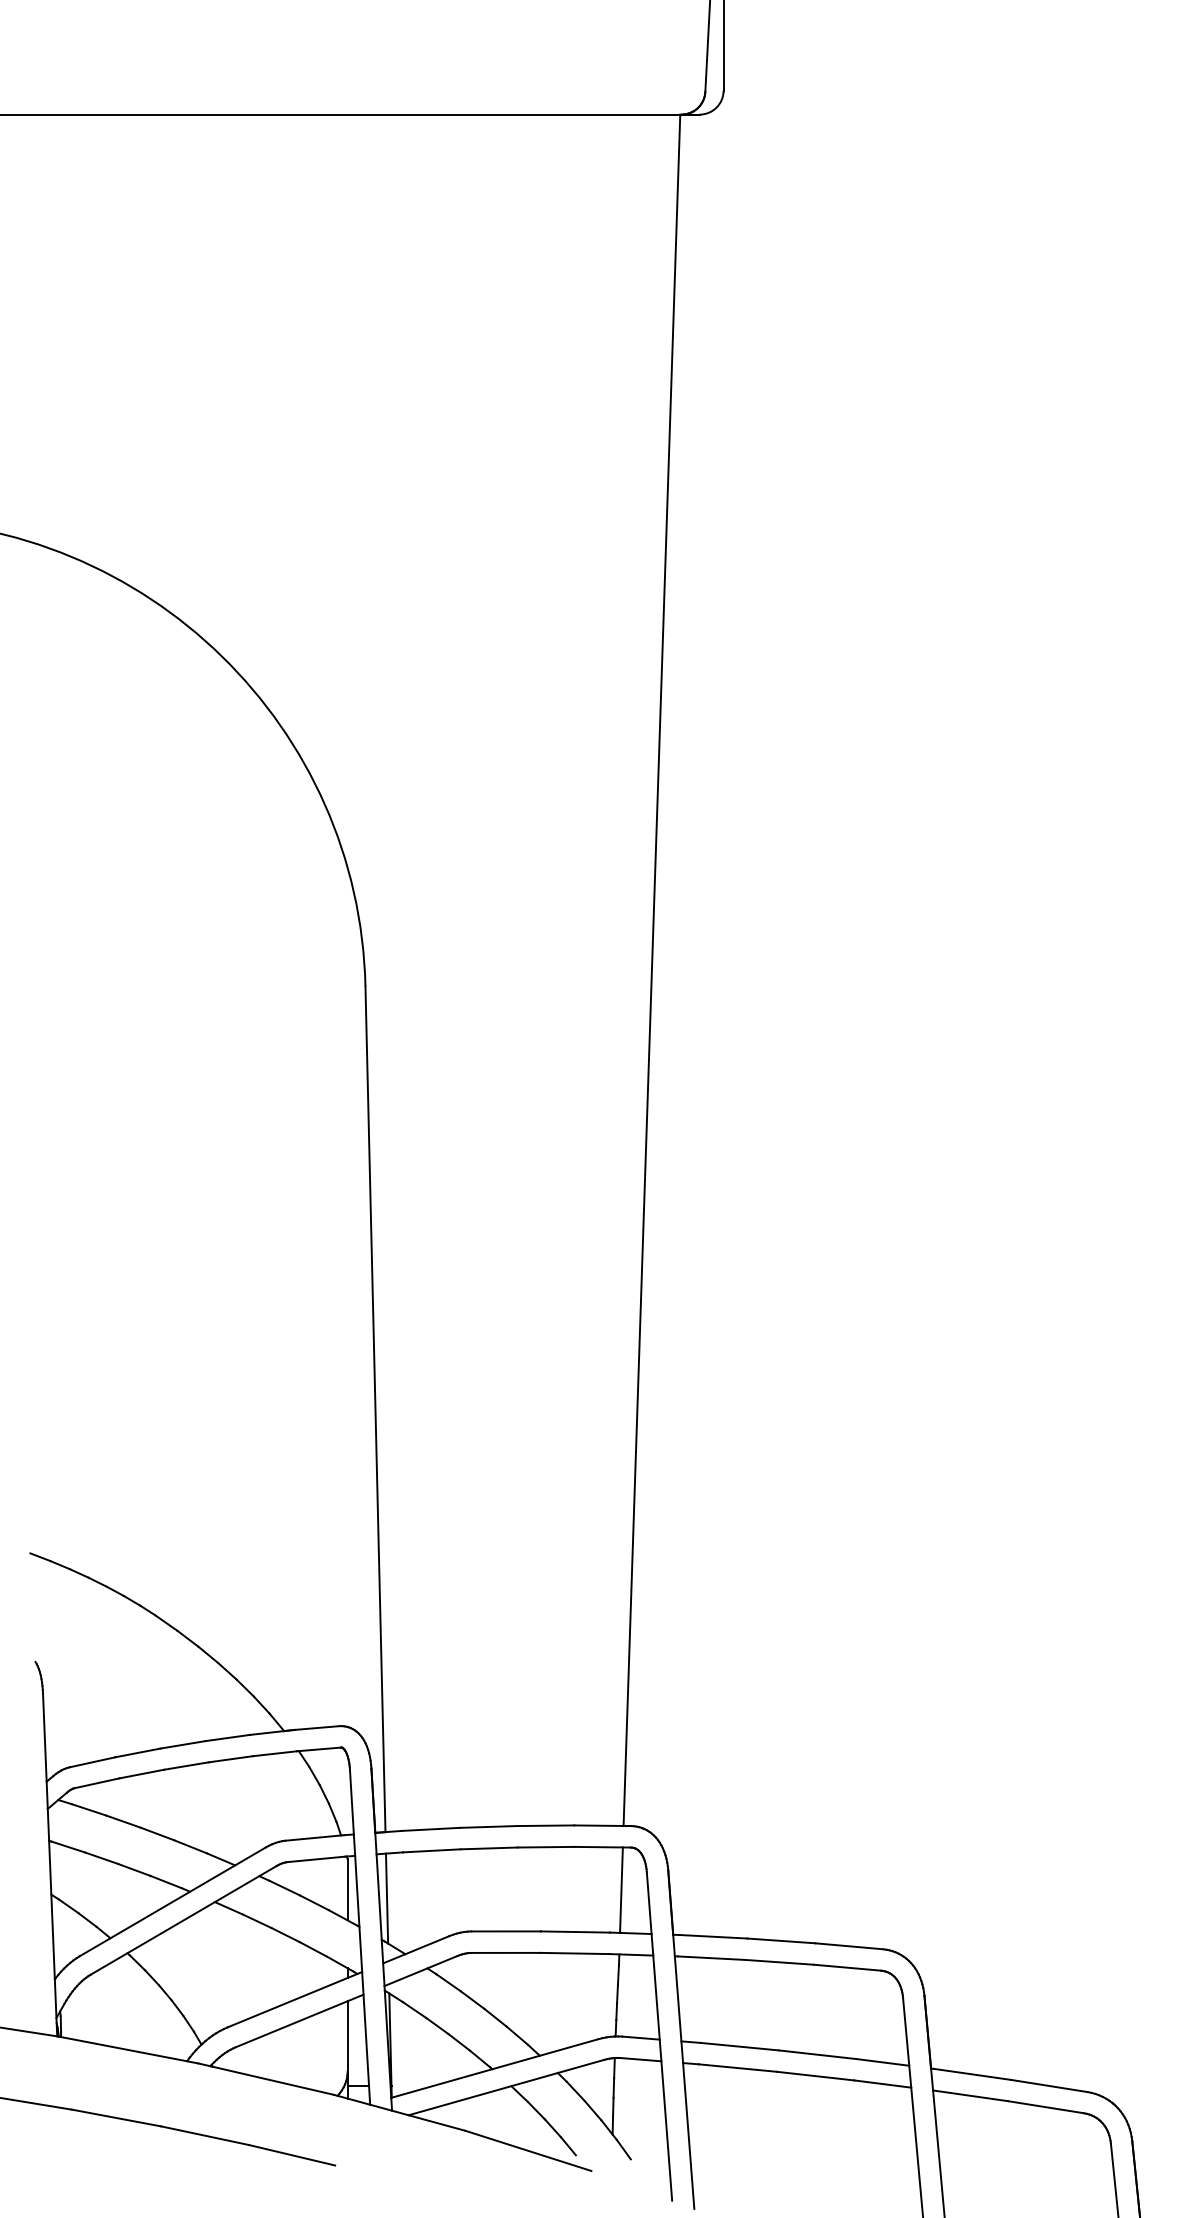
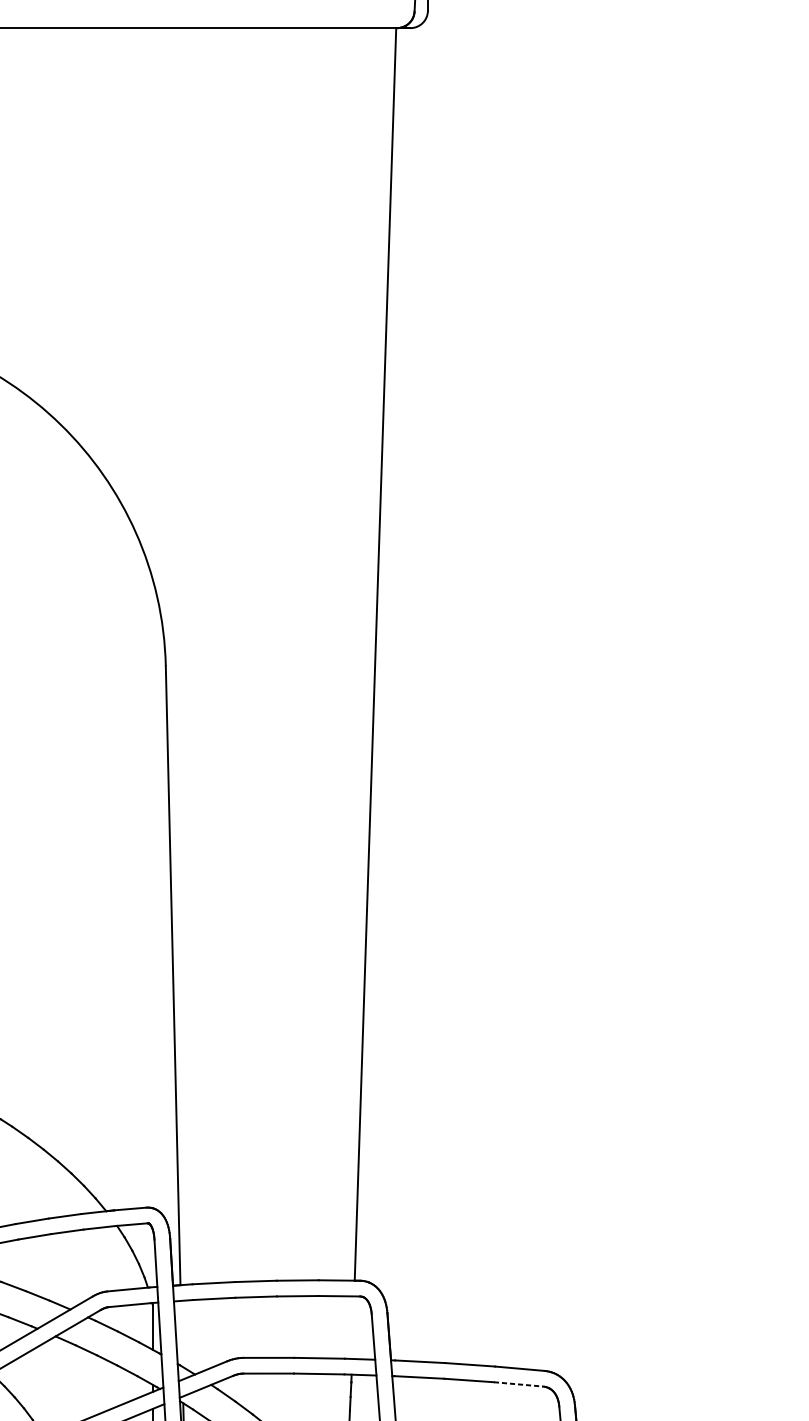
line: (621, 1889) -> (353, 1327), removed
line: (387, 1898) -> (181, 1333), removed
line: (847, 1967) -> (518, 1384), solid -> dashed

